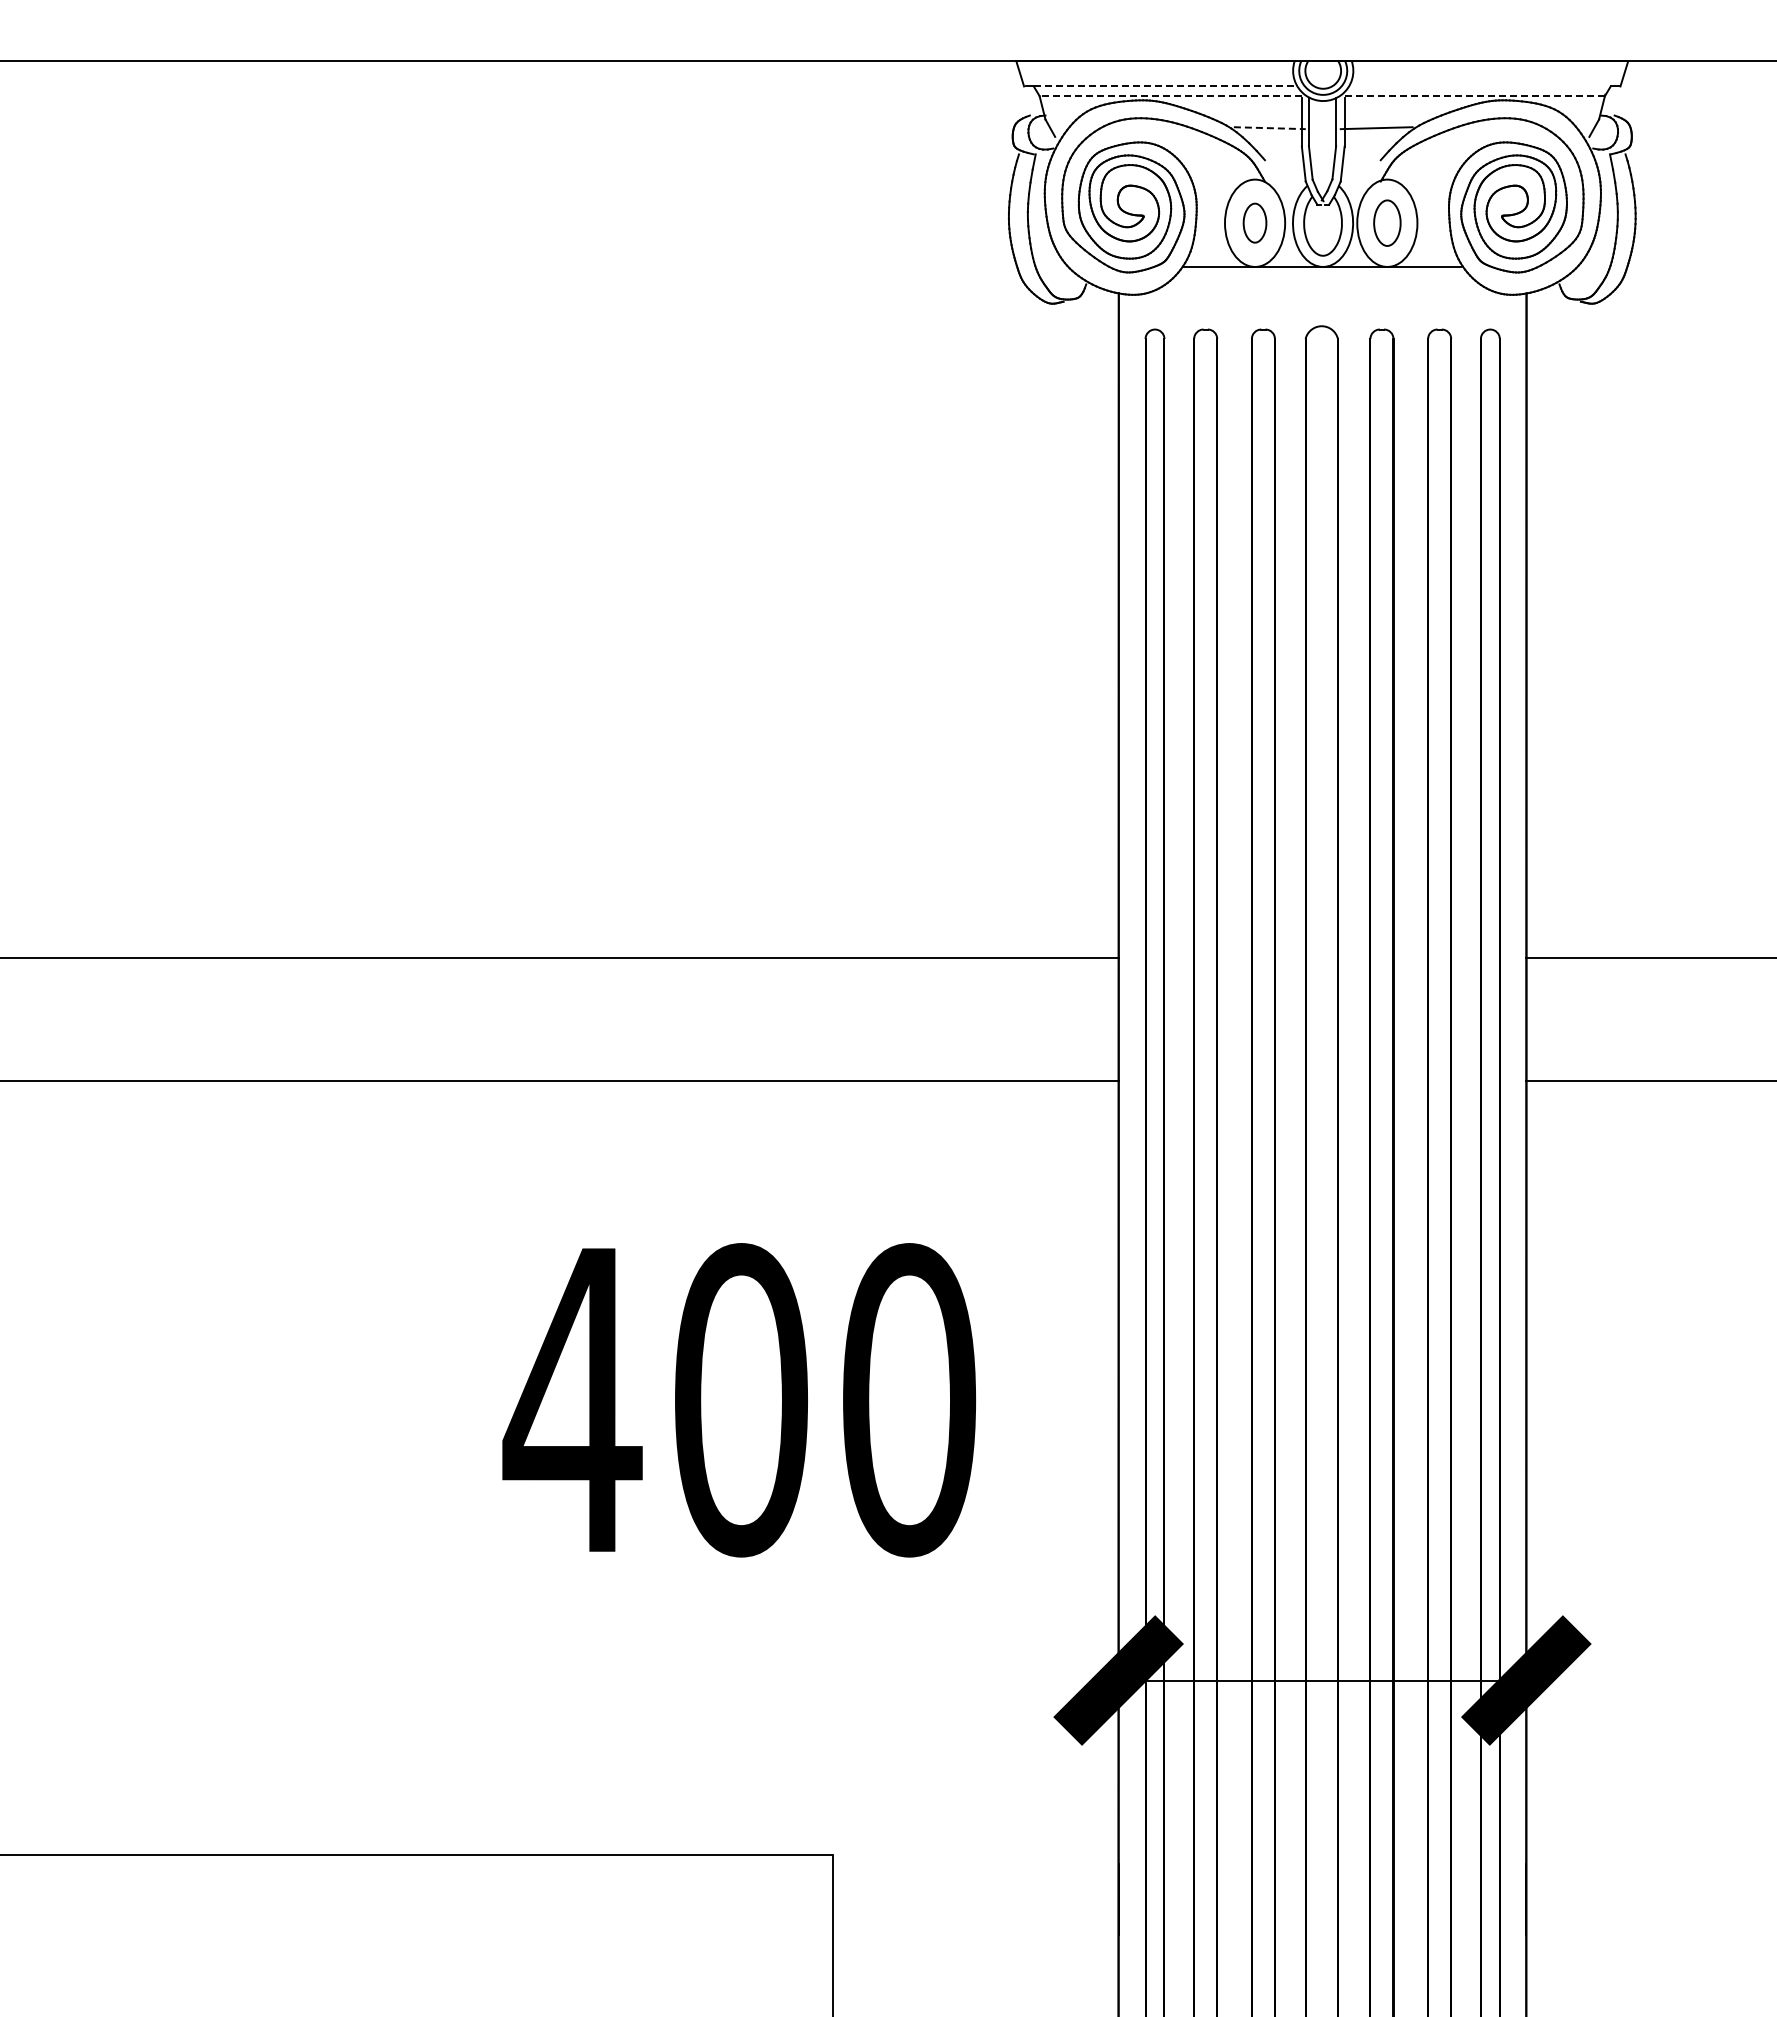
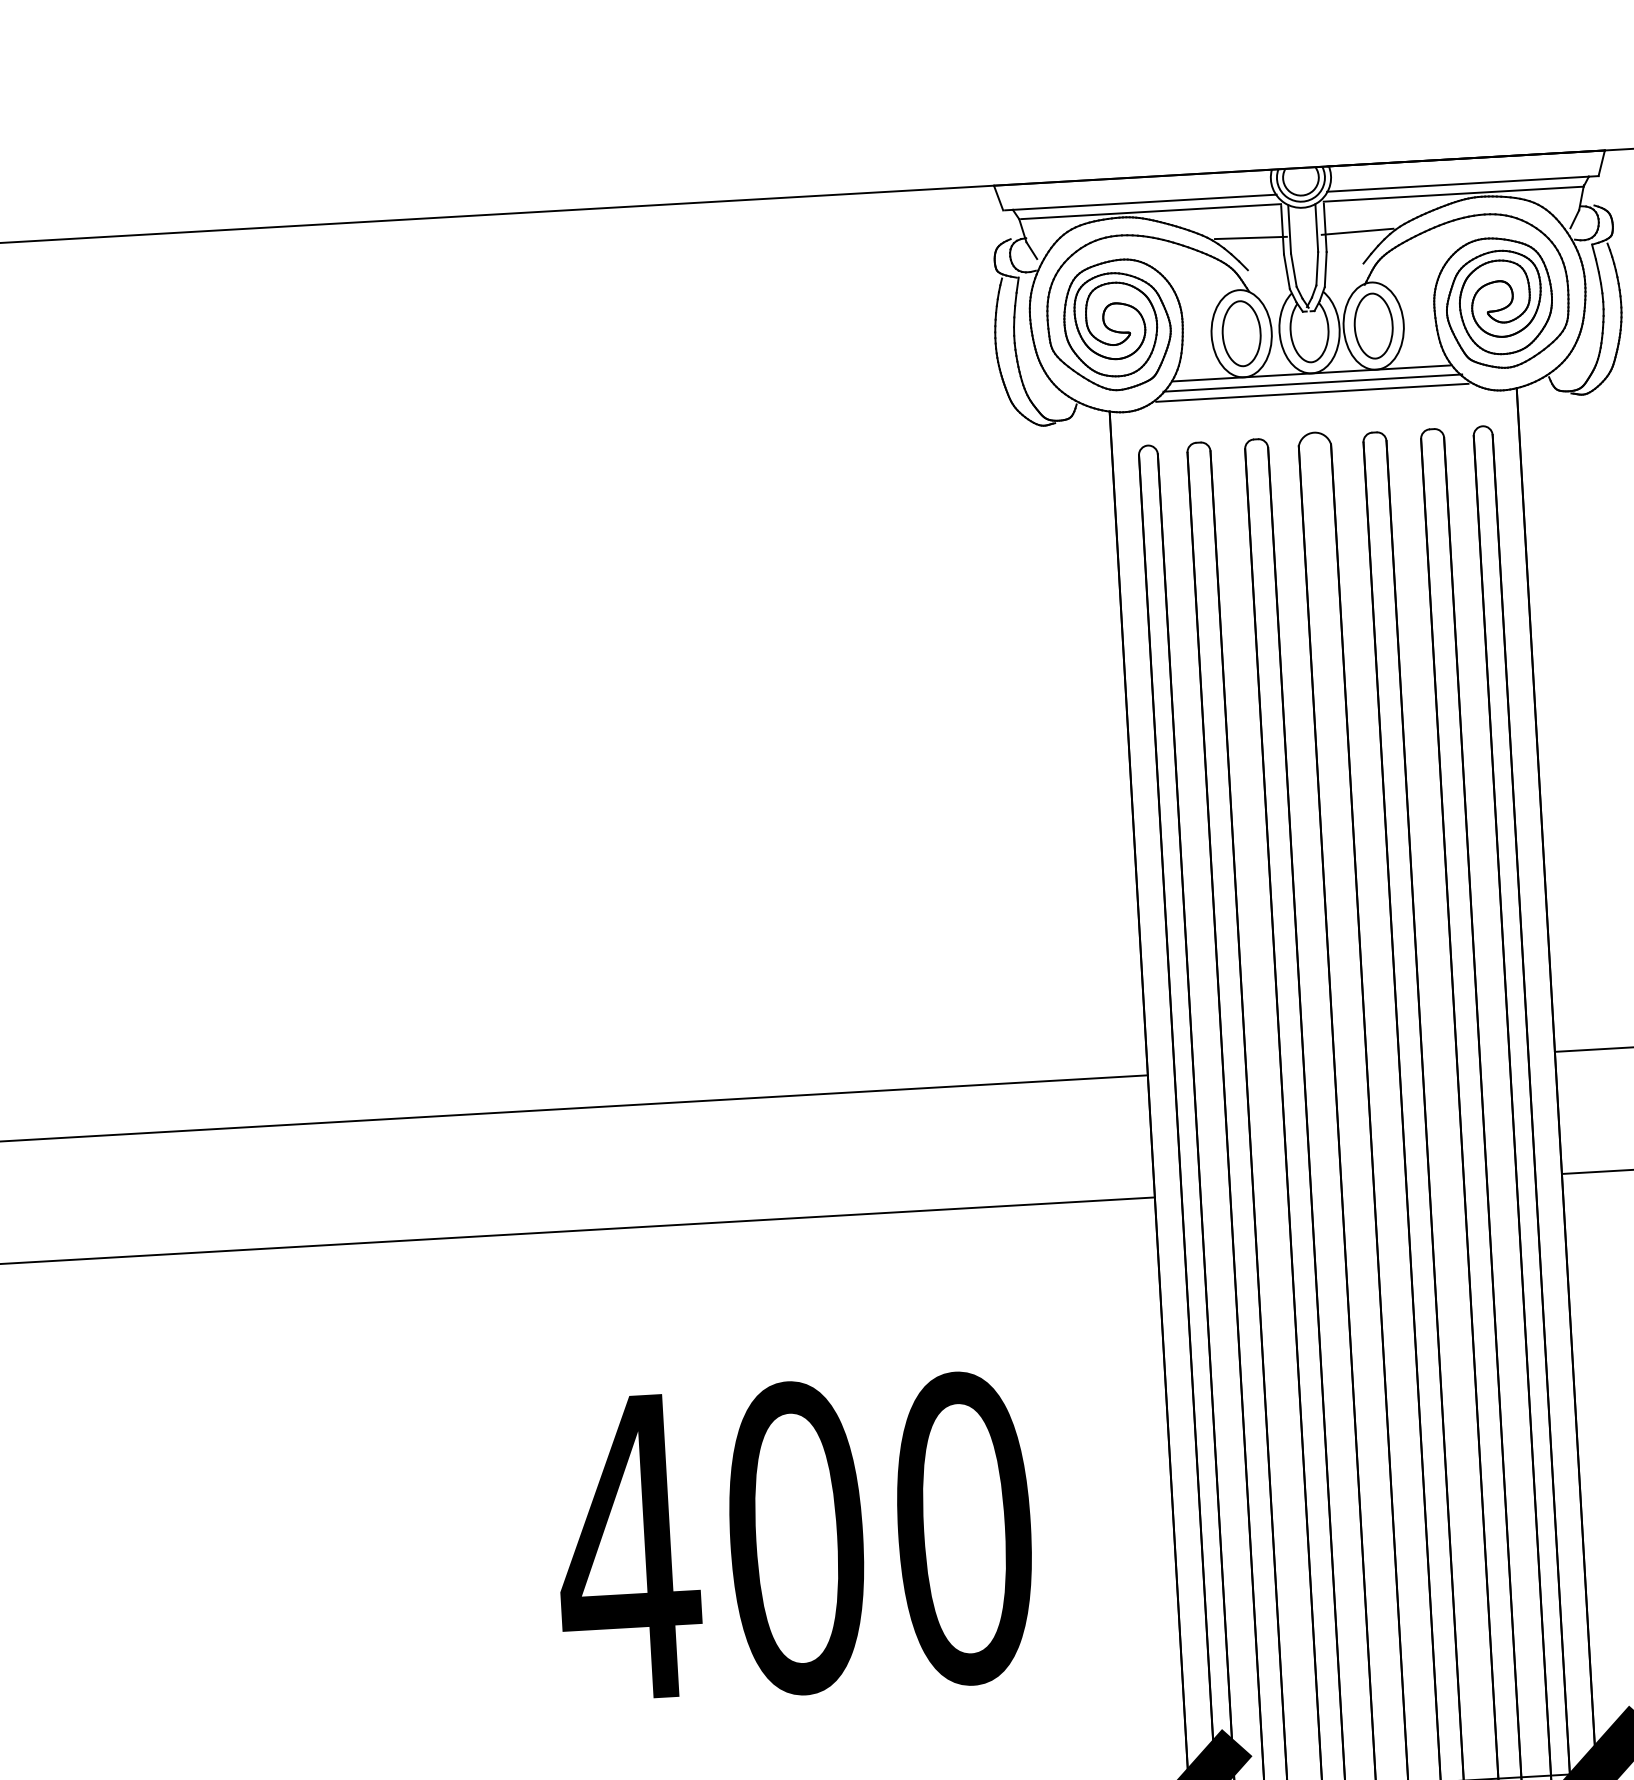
line: (1166, 86) -> (1145, 202), dashed -> solid
line: (1479, 86) -> (1457, 184), added
line: (1172, 96) -> (1151, 211), dashed -> solid
line: (1474, 96) -> (1453, 194), dashed -> solid
line: (1269, 128) -> (1250, 238), dashed -> solid
part: (1254, 222) -> (1241, 332), size x1.67
part: (1387, 222) -> (1373, 325), size x1.43
line: (1322, 276) -> (1312, 382), added
line: (1321, 286) -> (1311, 393), added

